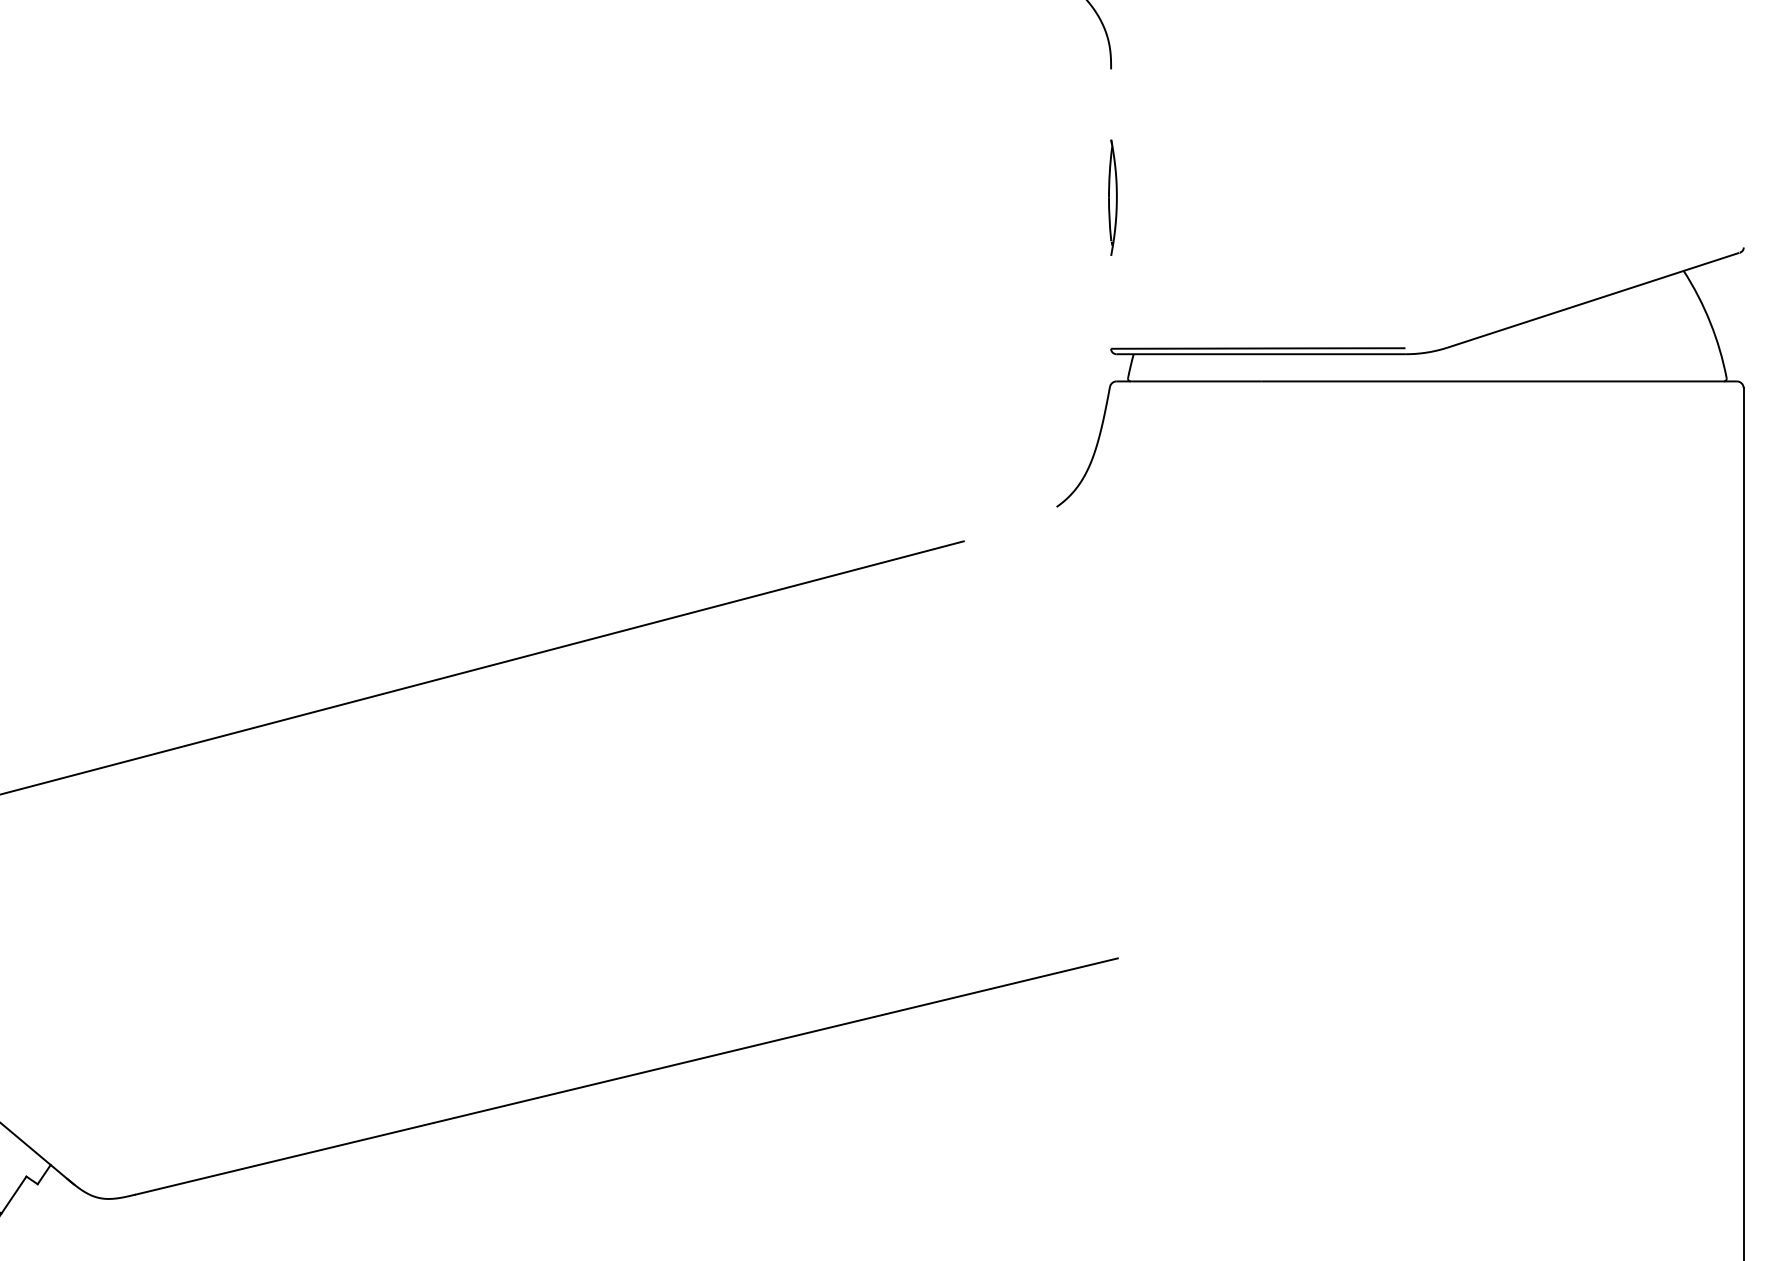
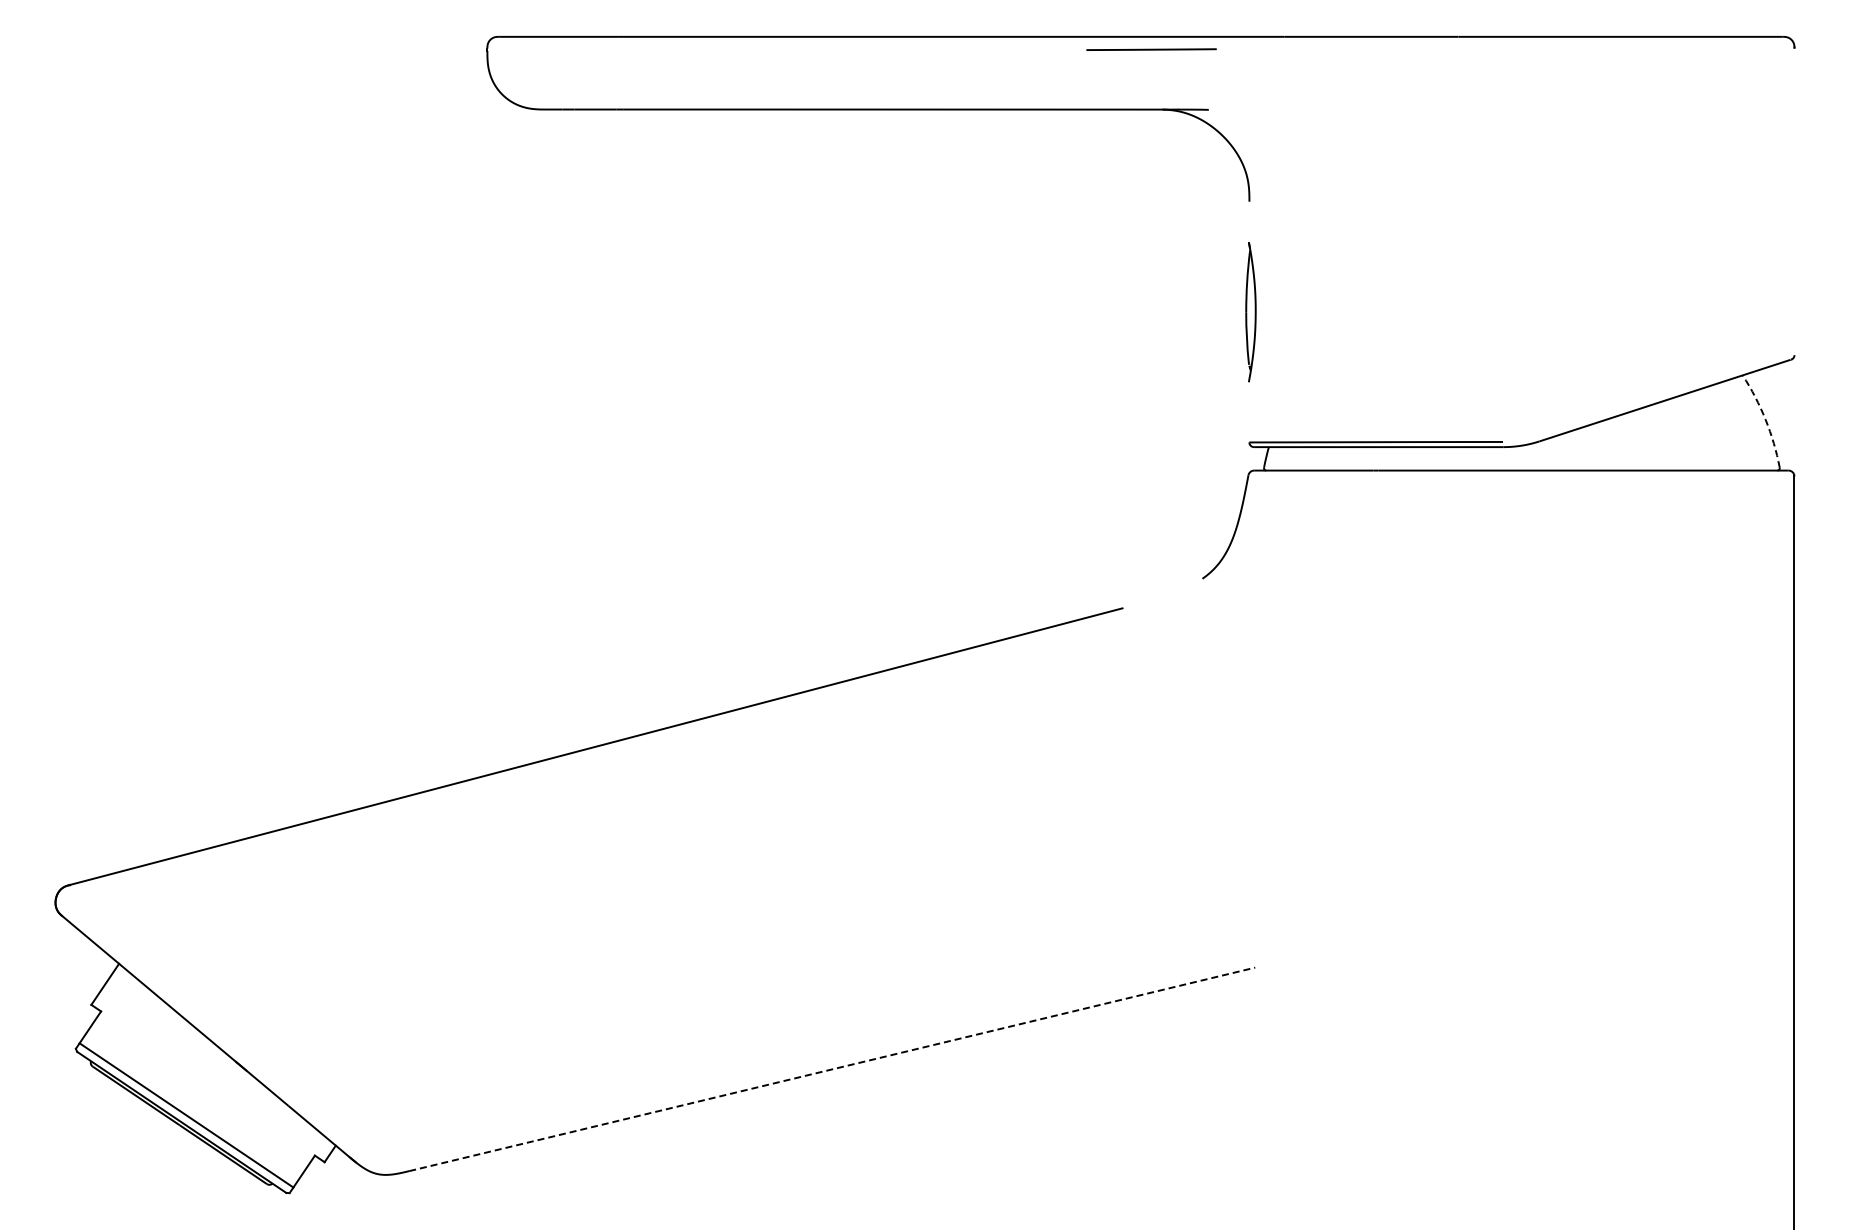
part: (1112, 197) -> (1250, 312), size x1.4
arc: (1710, 322) -> (1765, 419), solid -> dashed
line: (627, 1076) -> (832, 1069), solid -> dashed

